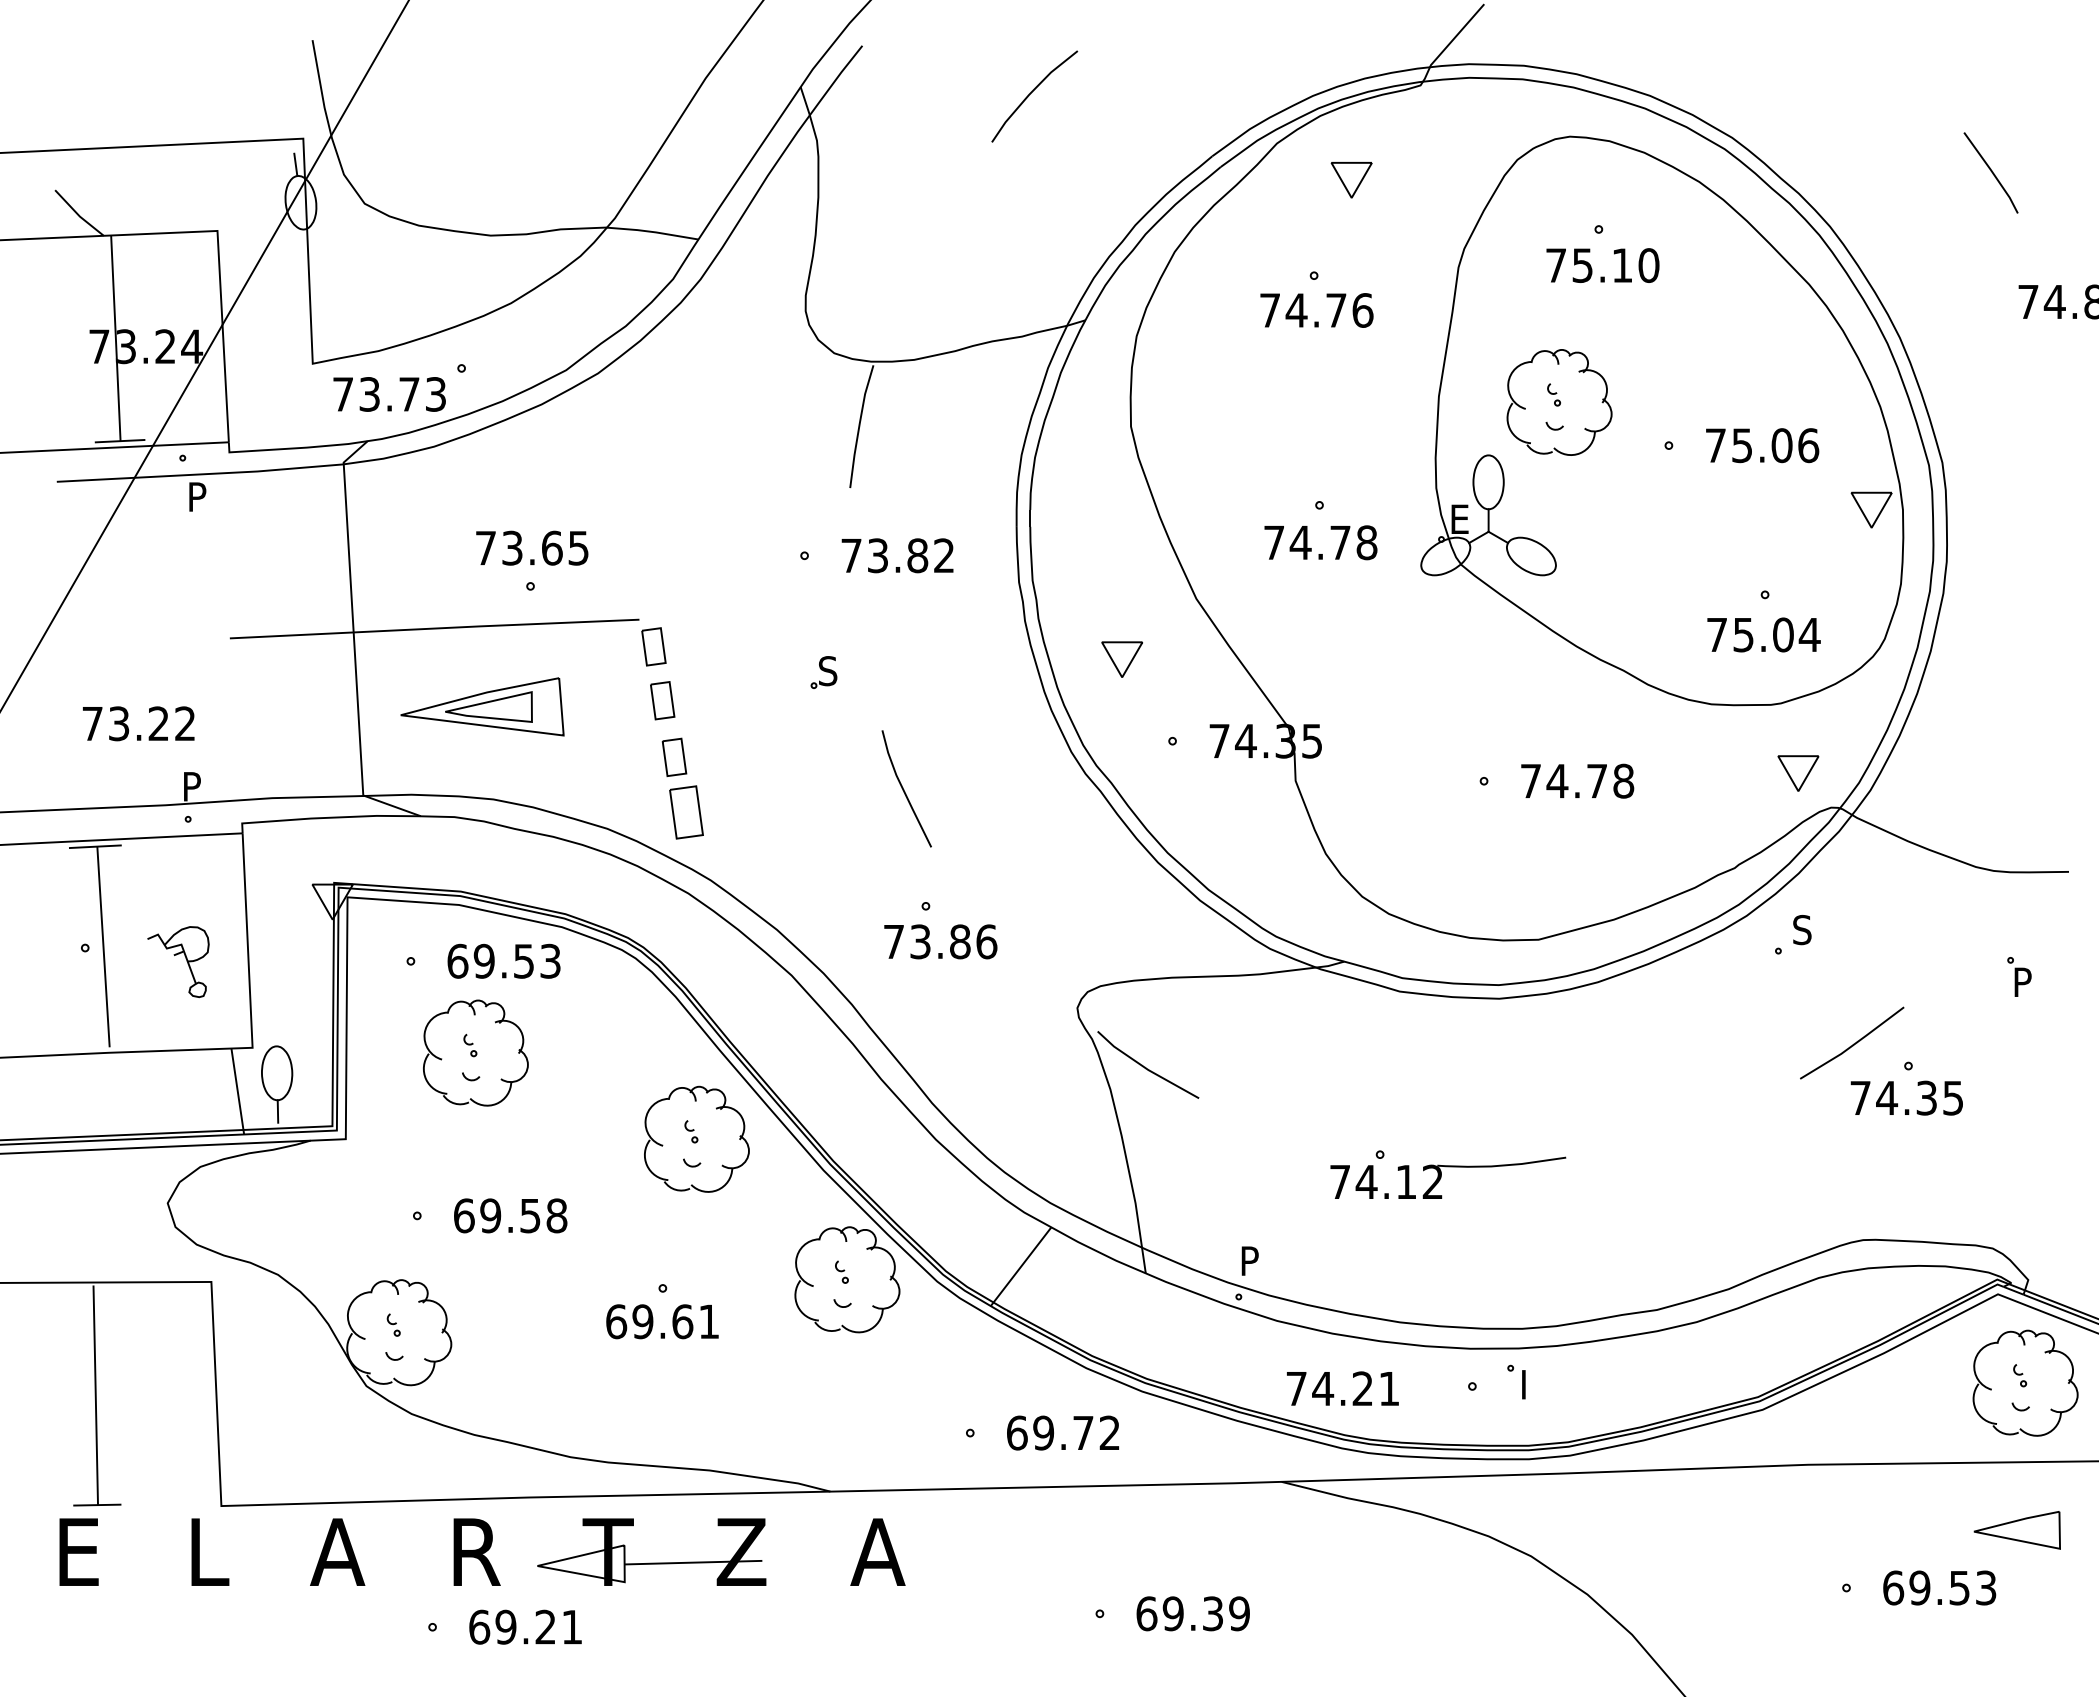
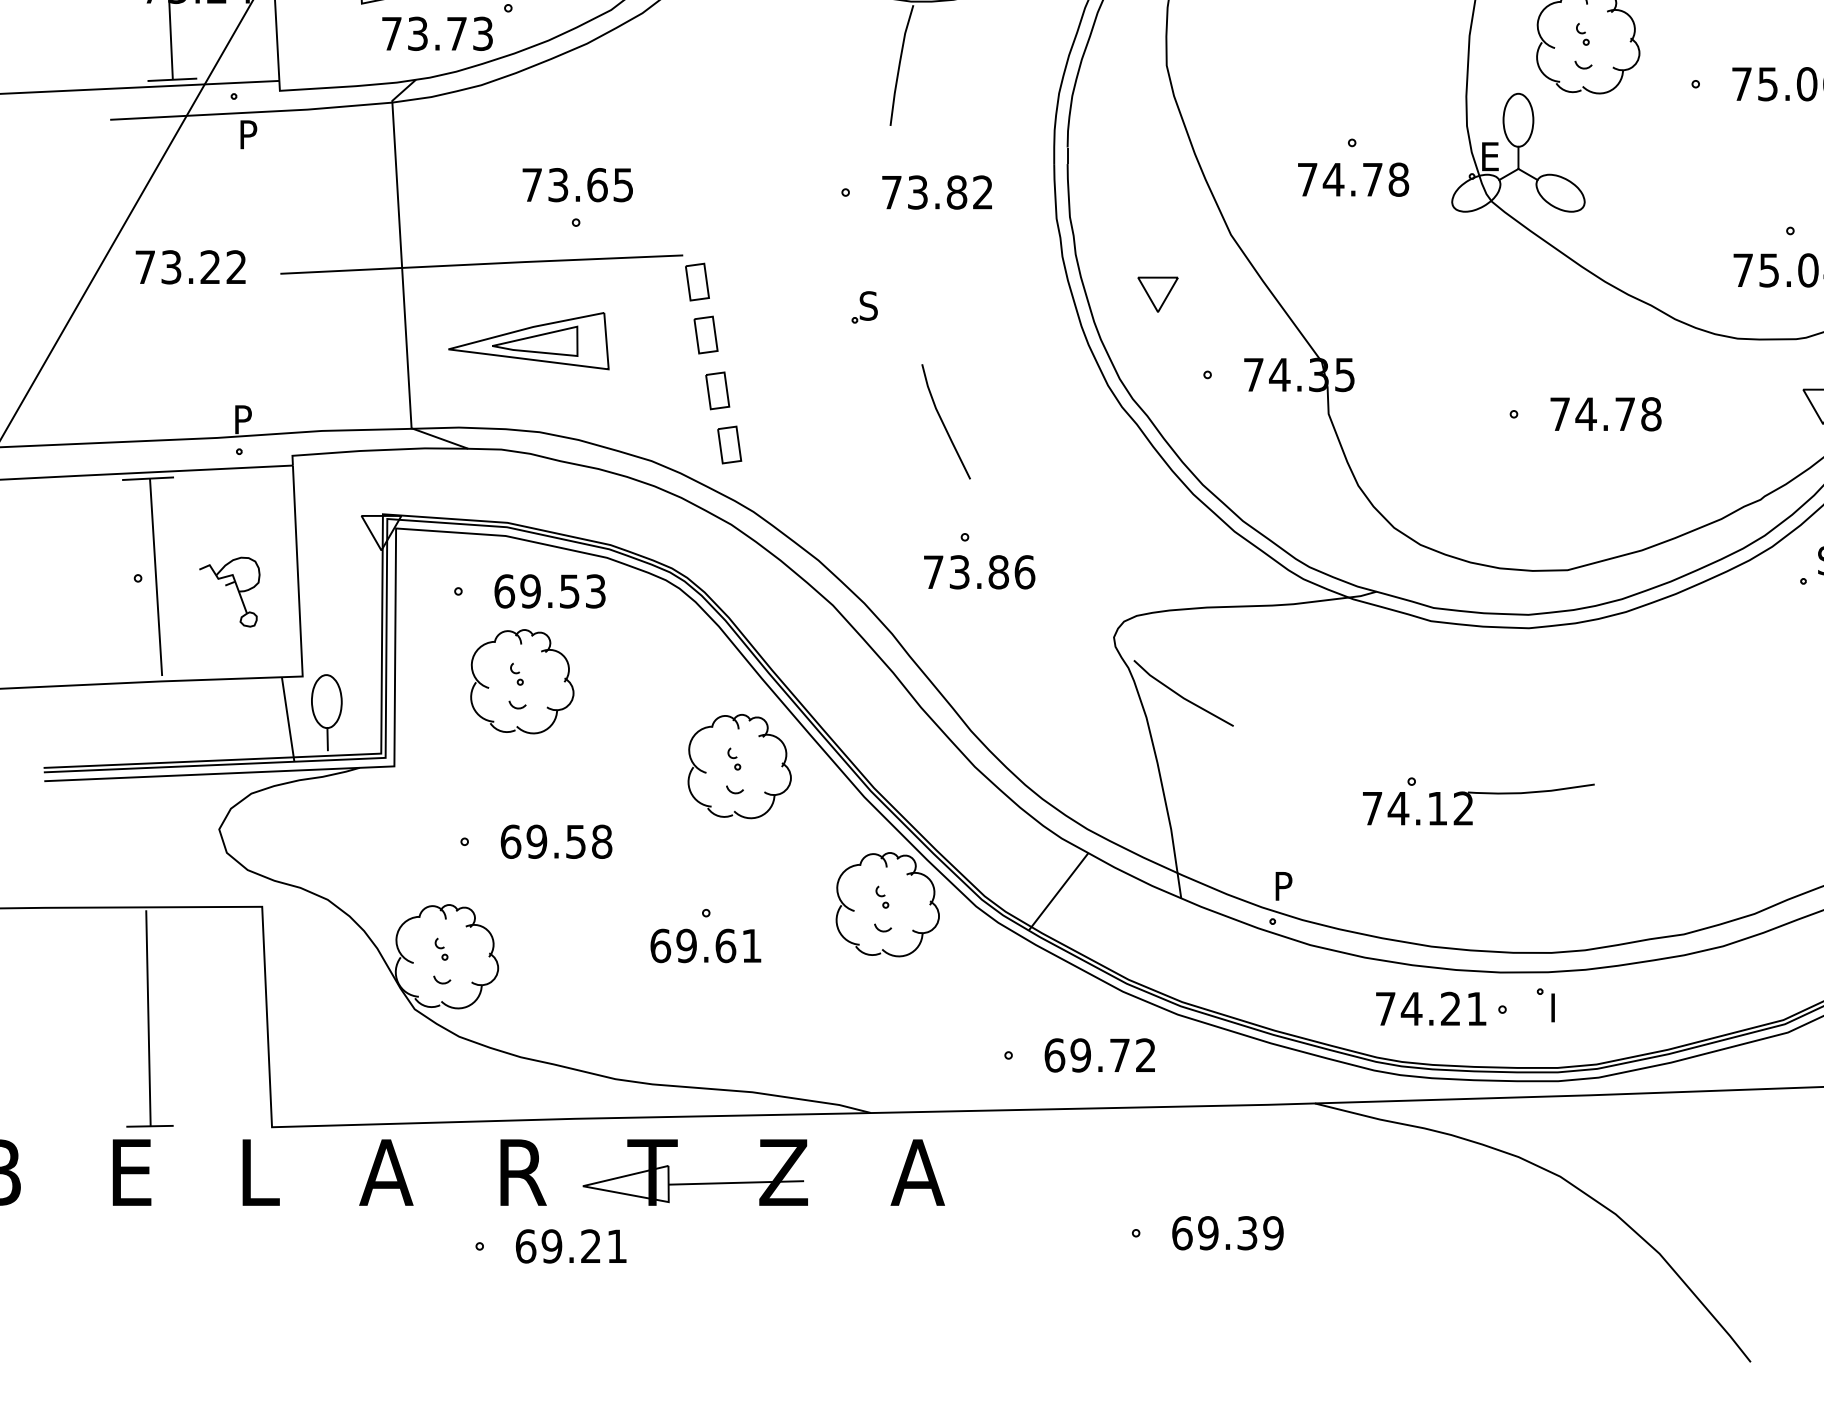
text: (138, 723) -> (190, 267), moved
part: (686, 812) -> (729, 445), size x0.71
text: (1342, 1388) -> (1430, 1008), moved

